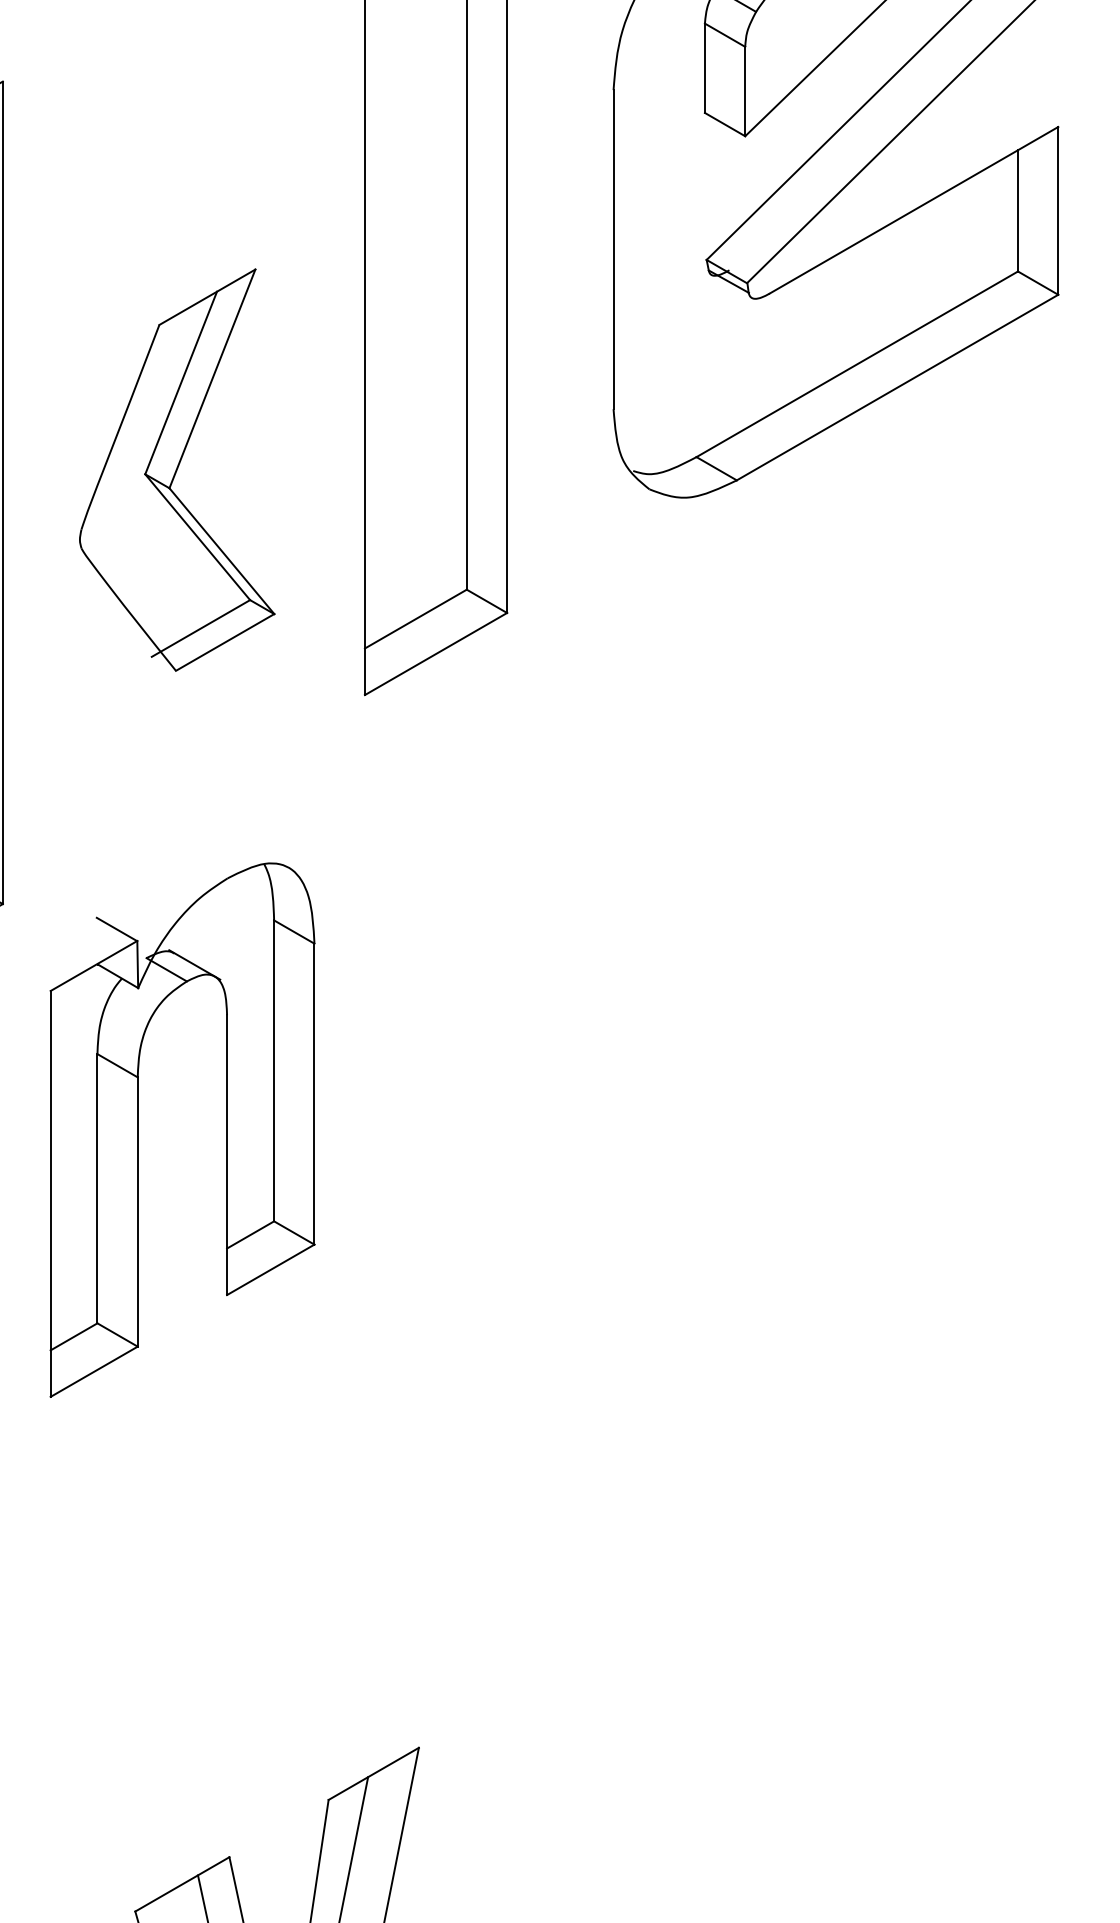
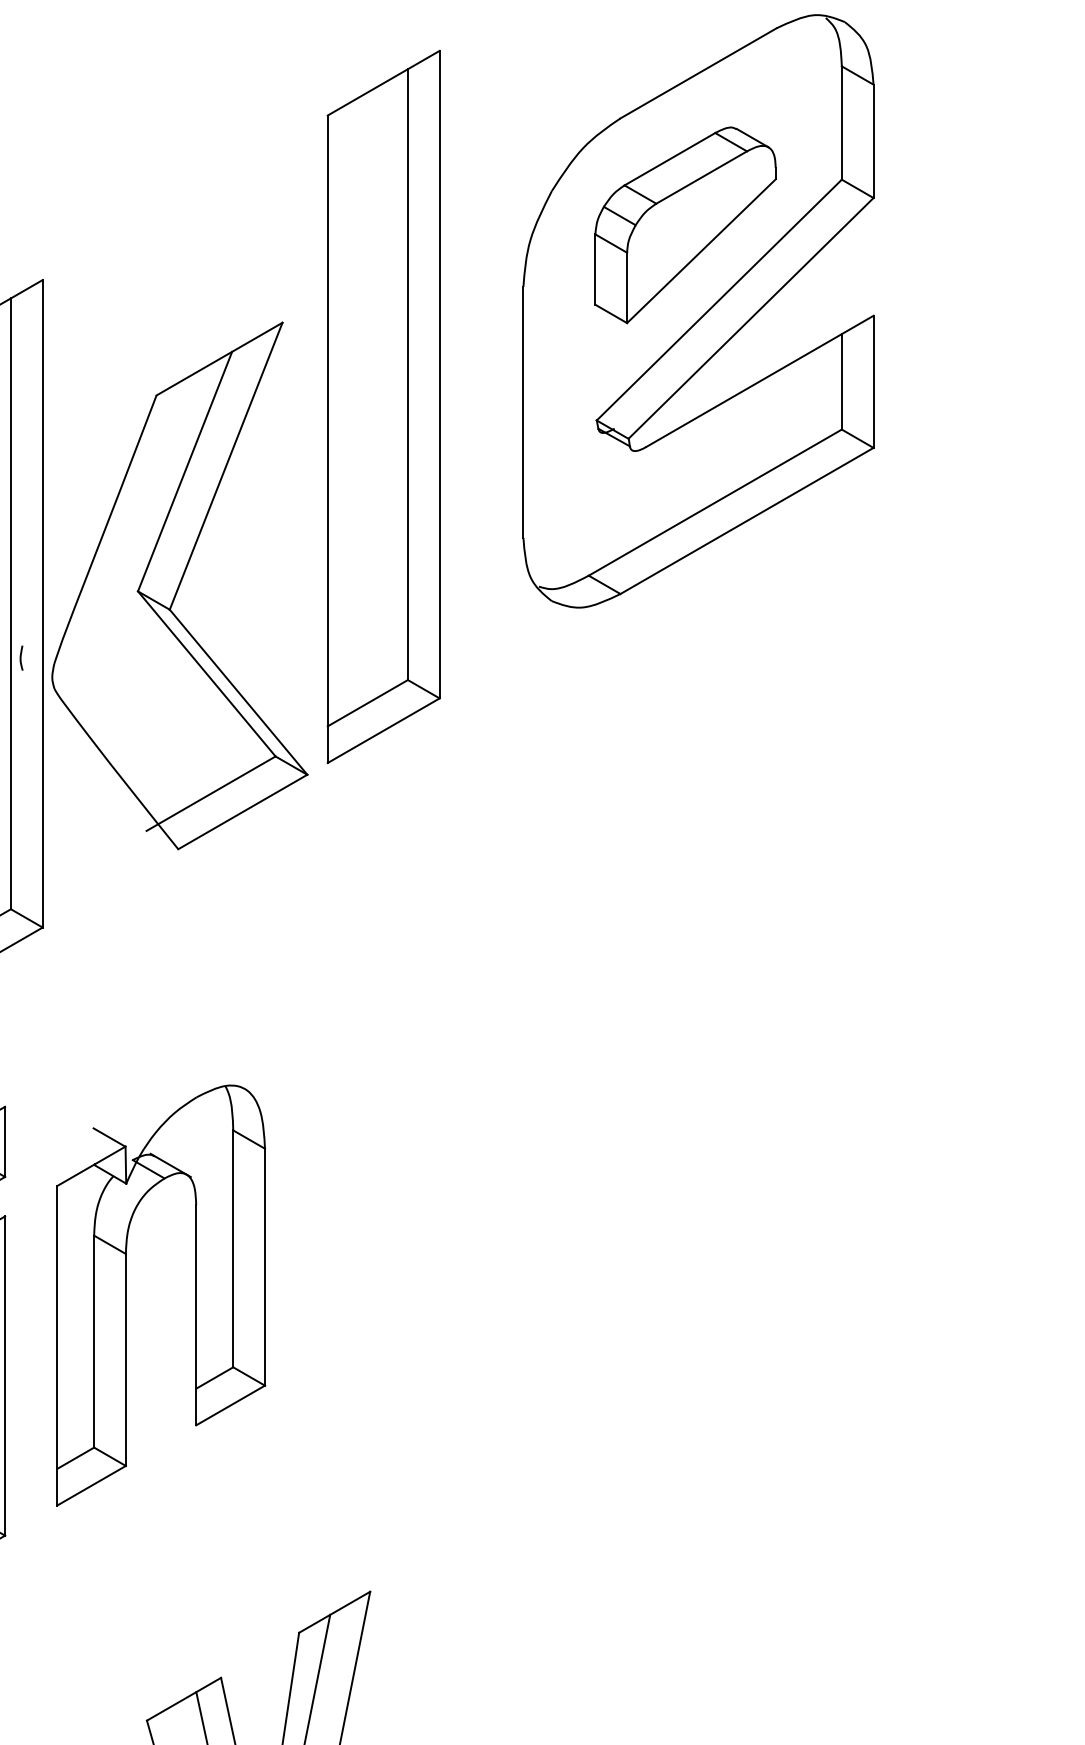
part: (176, 469) -> (179, 585), size x1.67
part: (226, 1130) -> (195, 1295), moved

